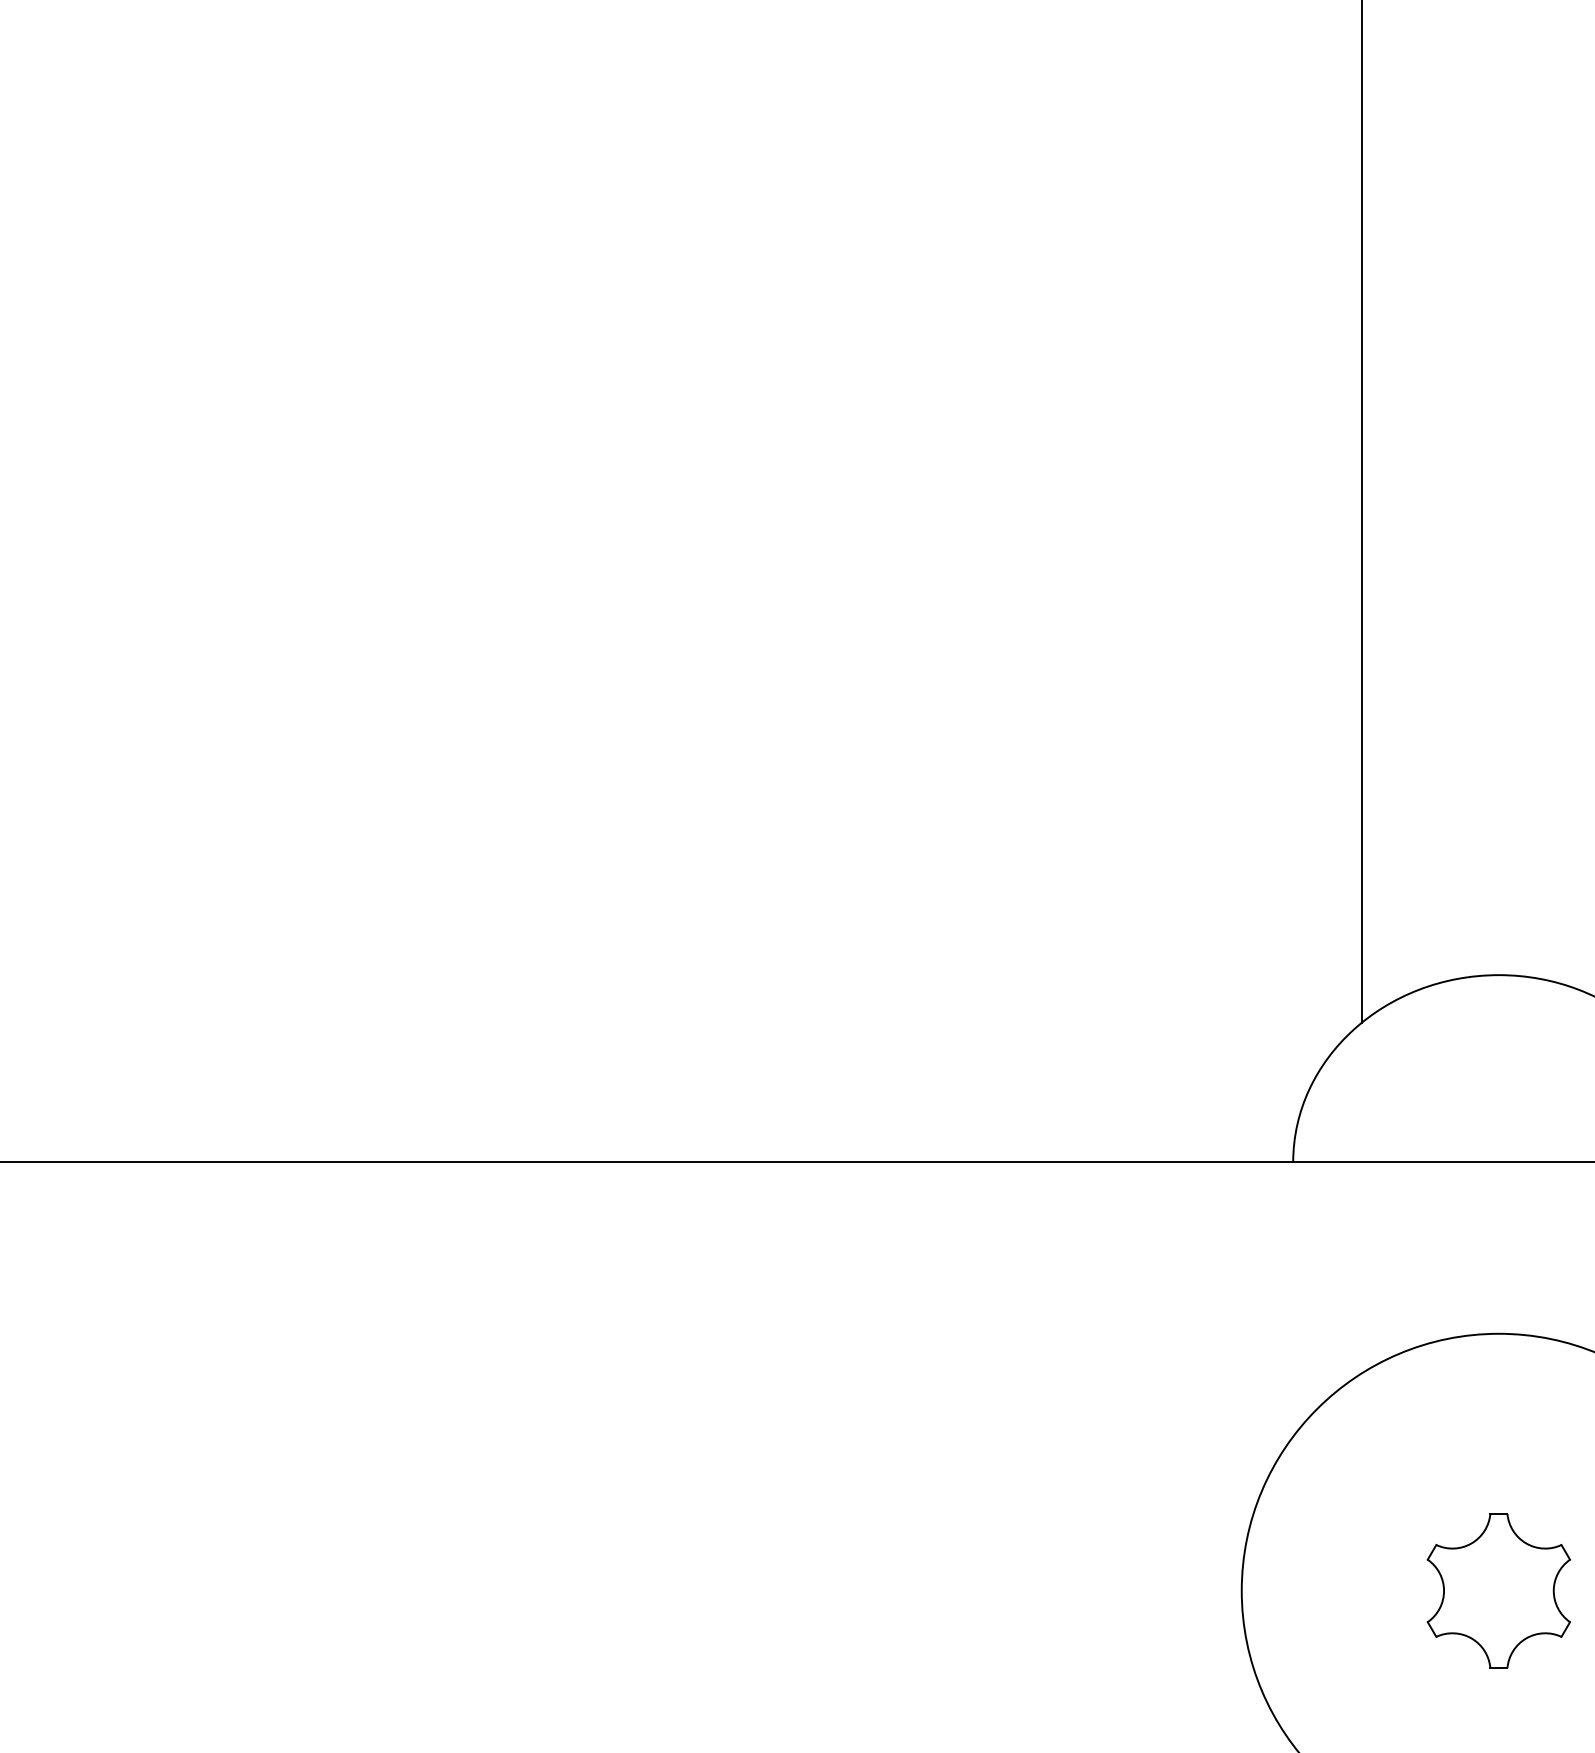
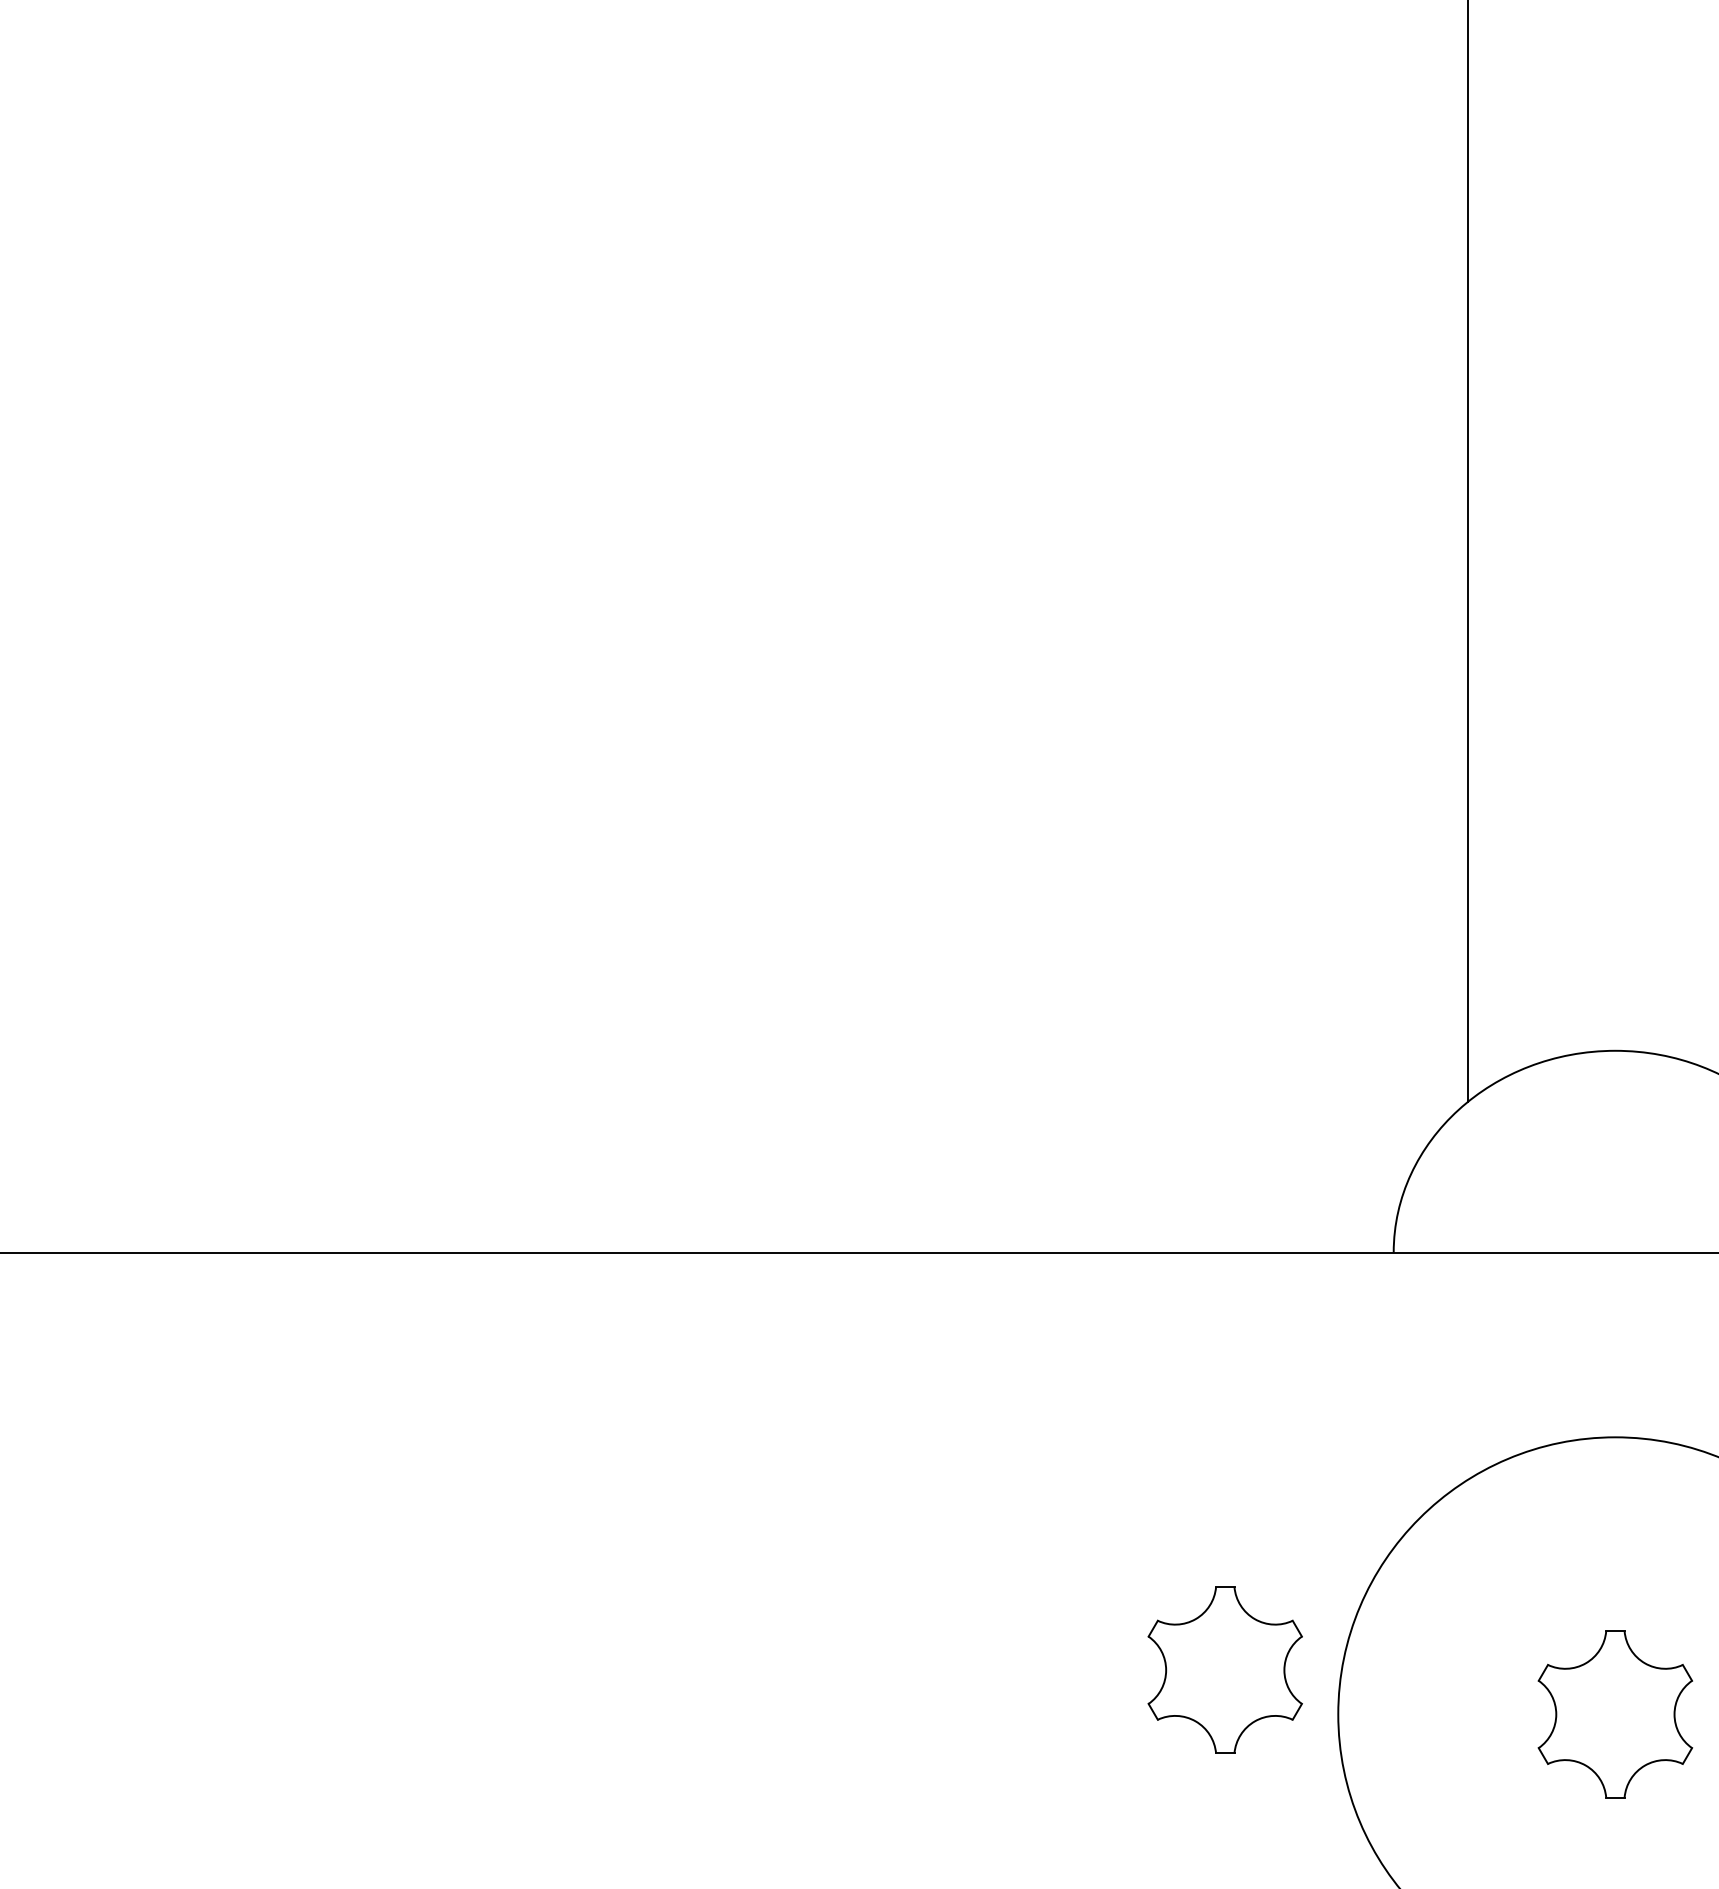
part: (1136, 1549) -> (1224, 1669), added

